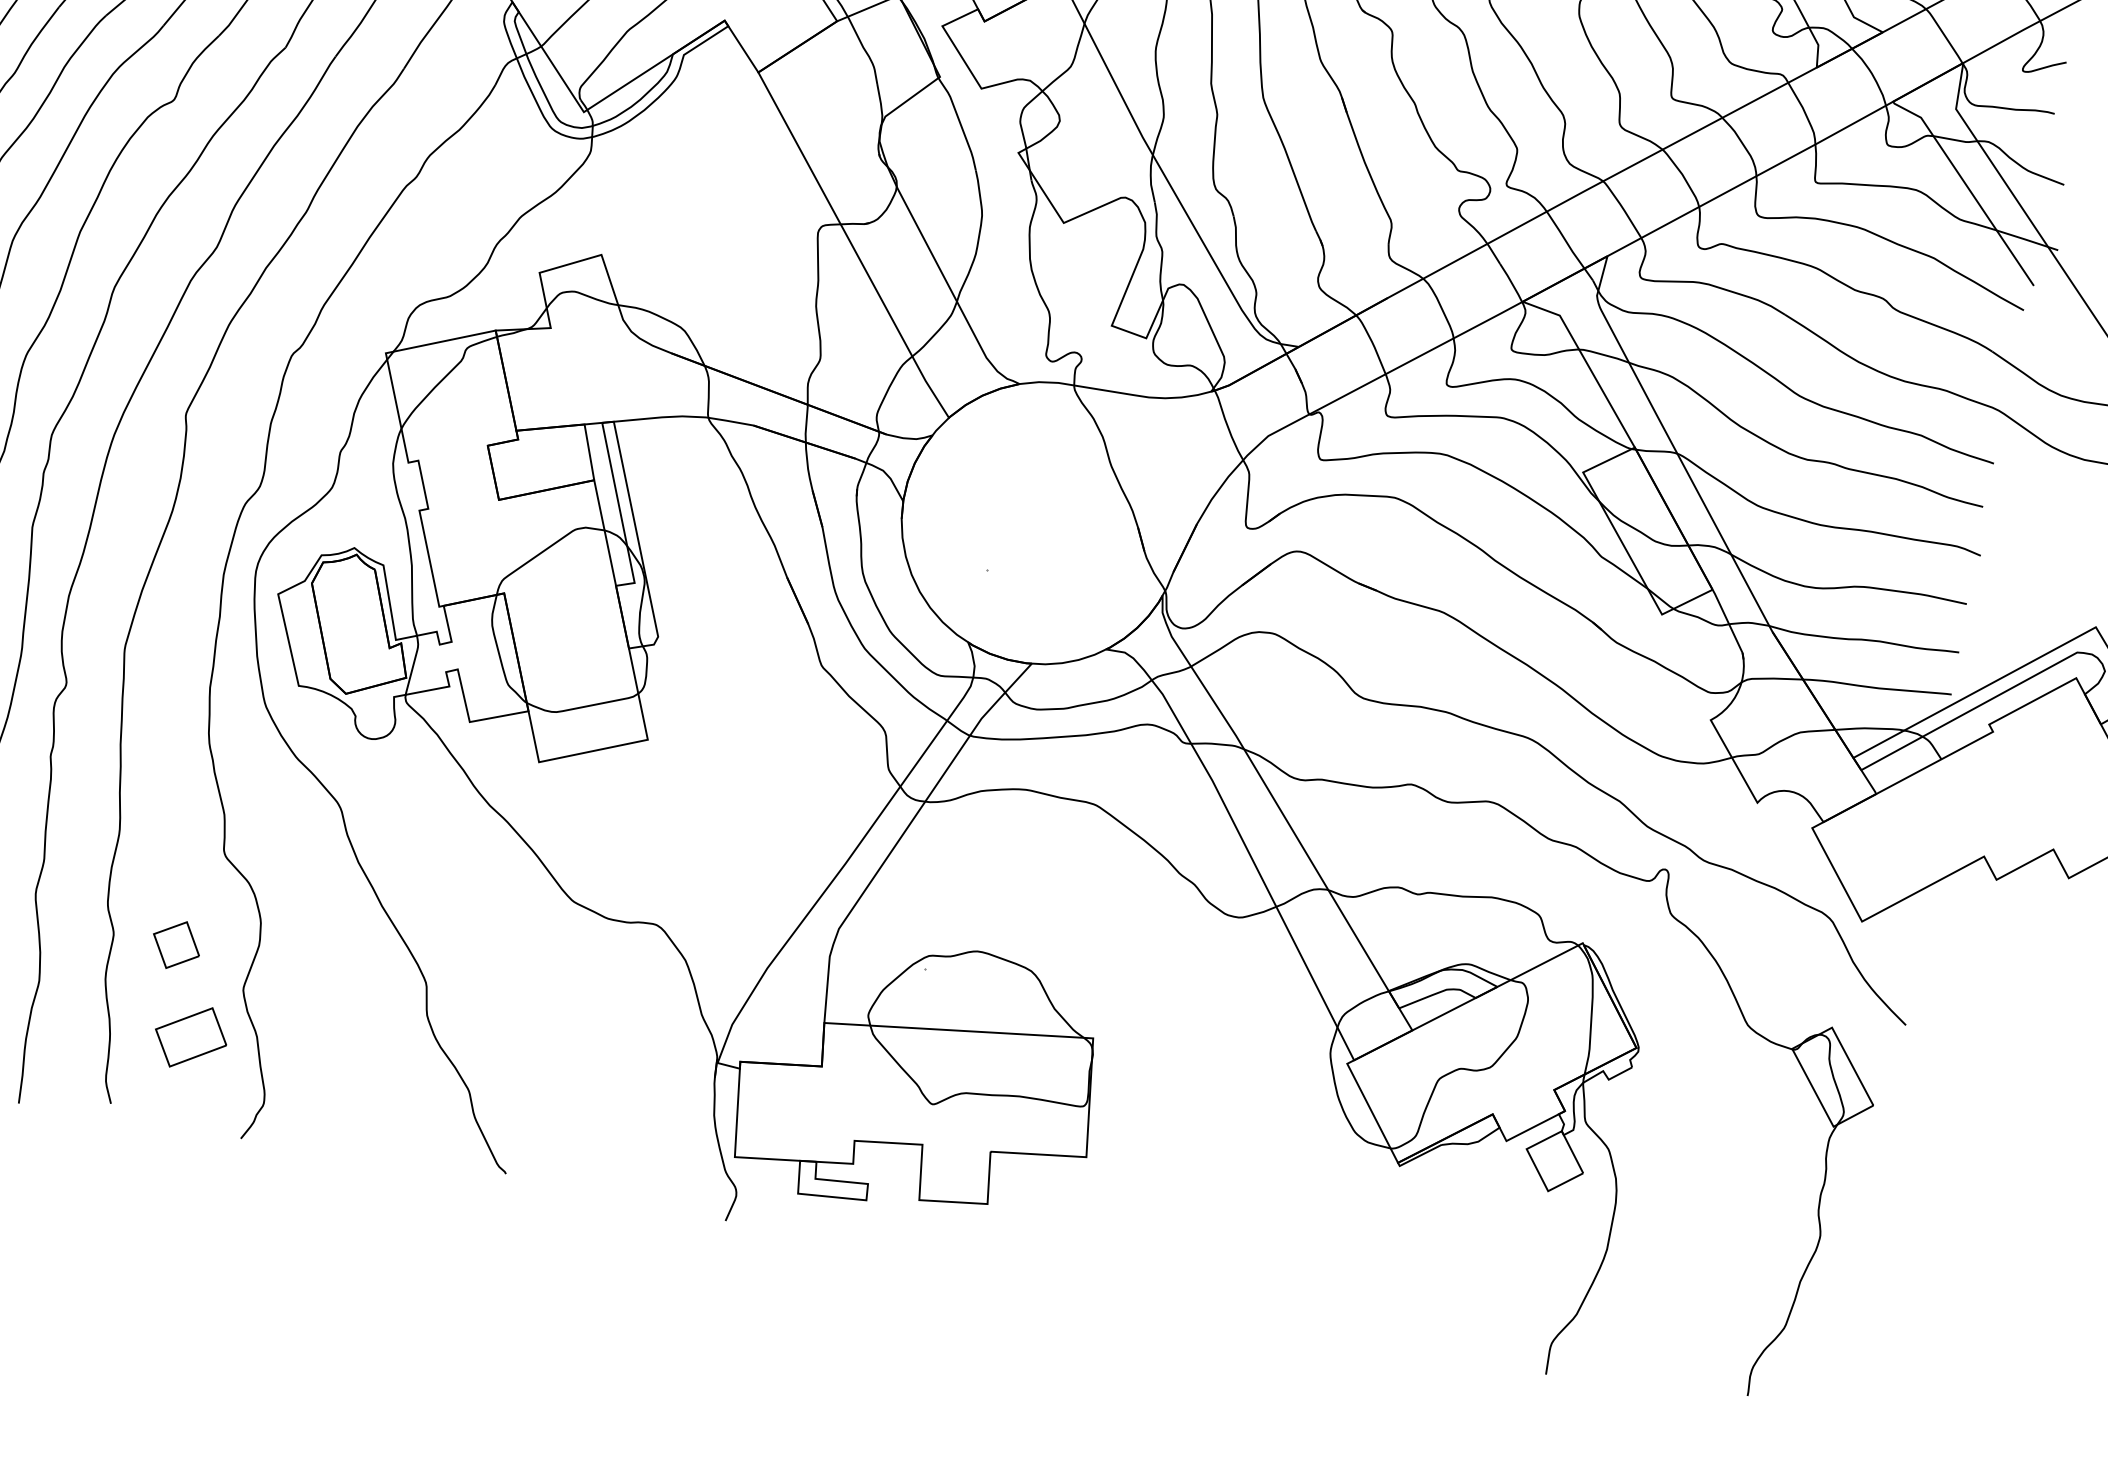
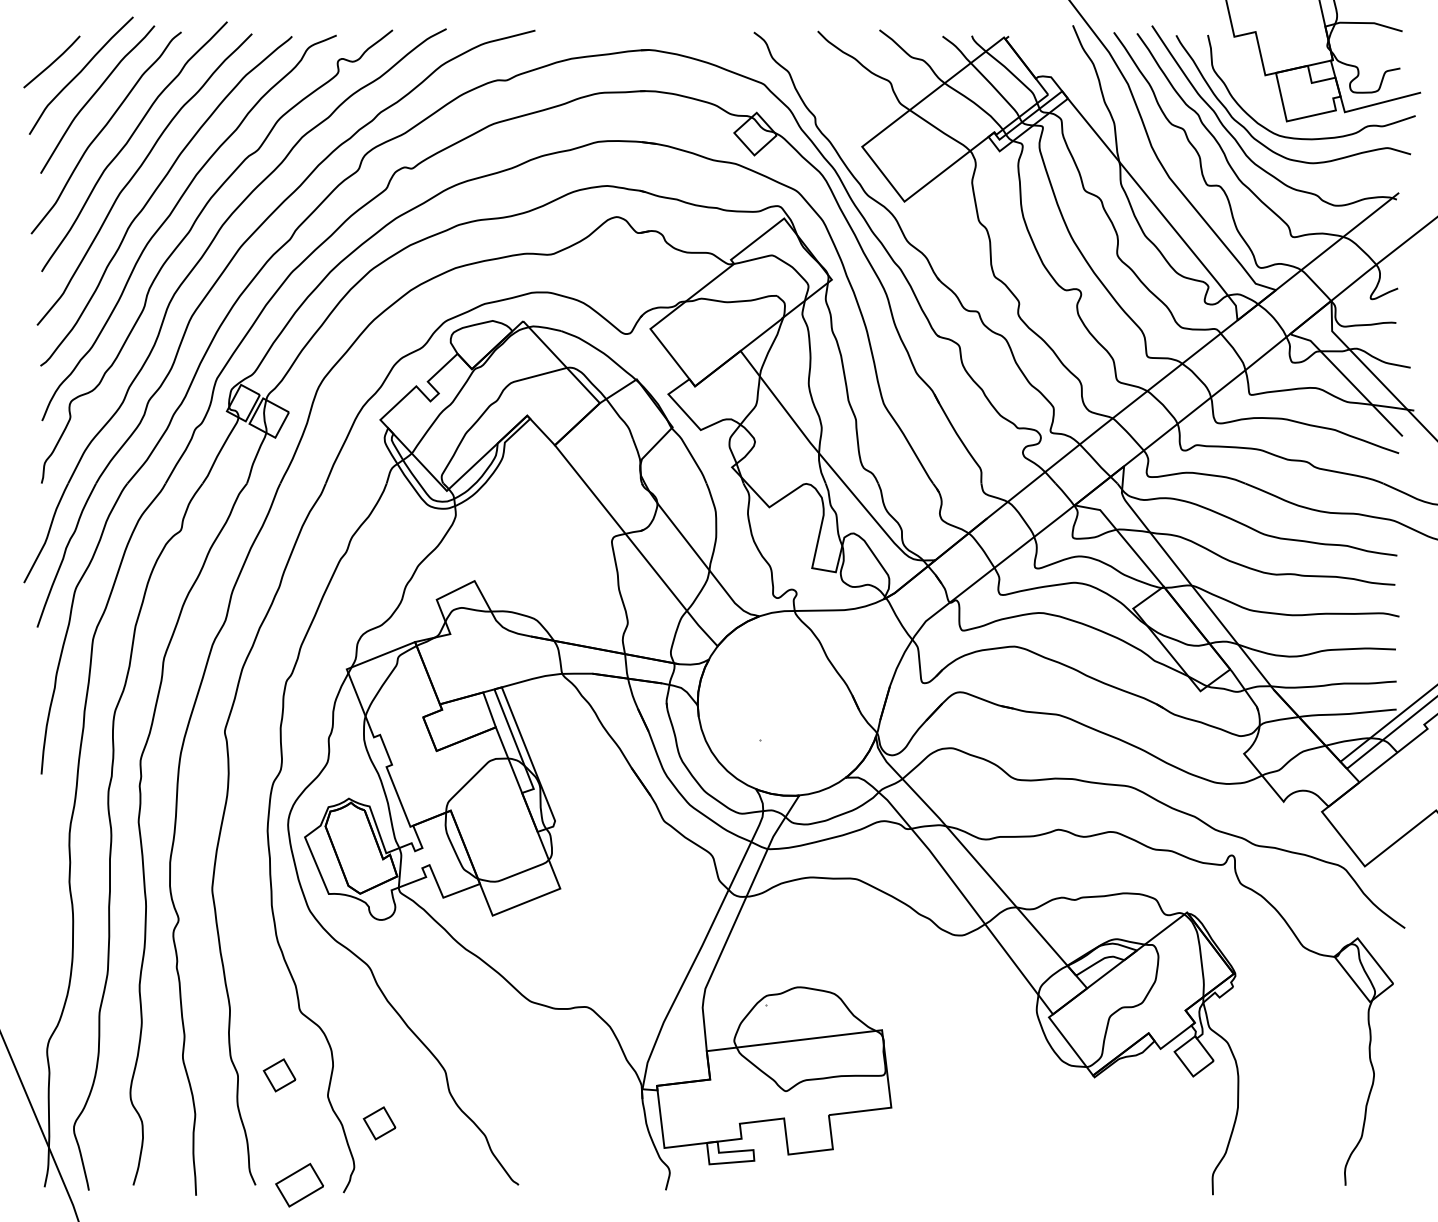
part: (190, 1036) -> (299, 1184), moved
part: (313, 1044) -> (379, 1123), added

